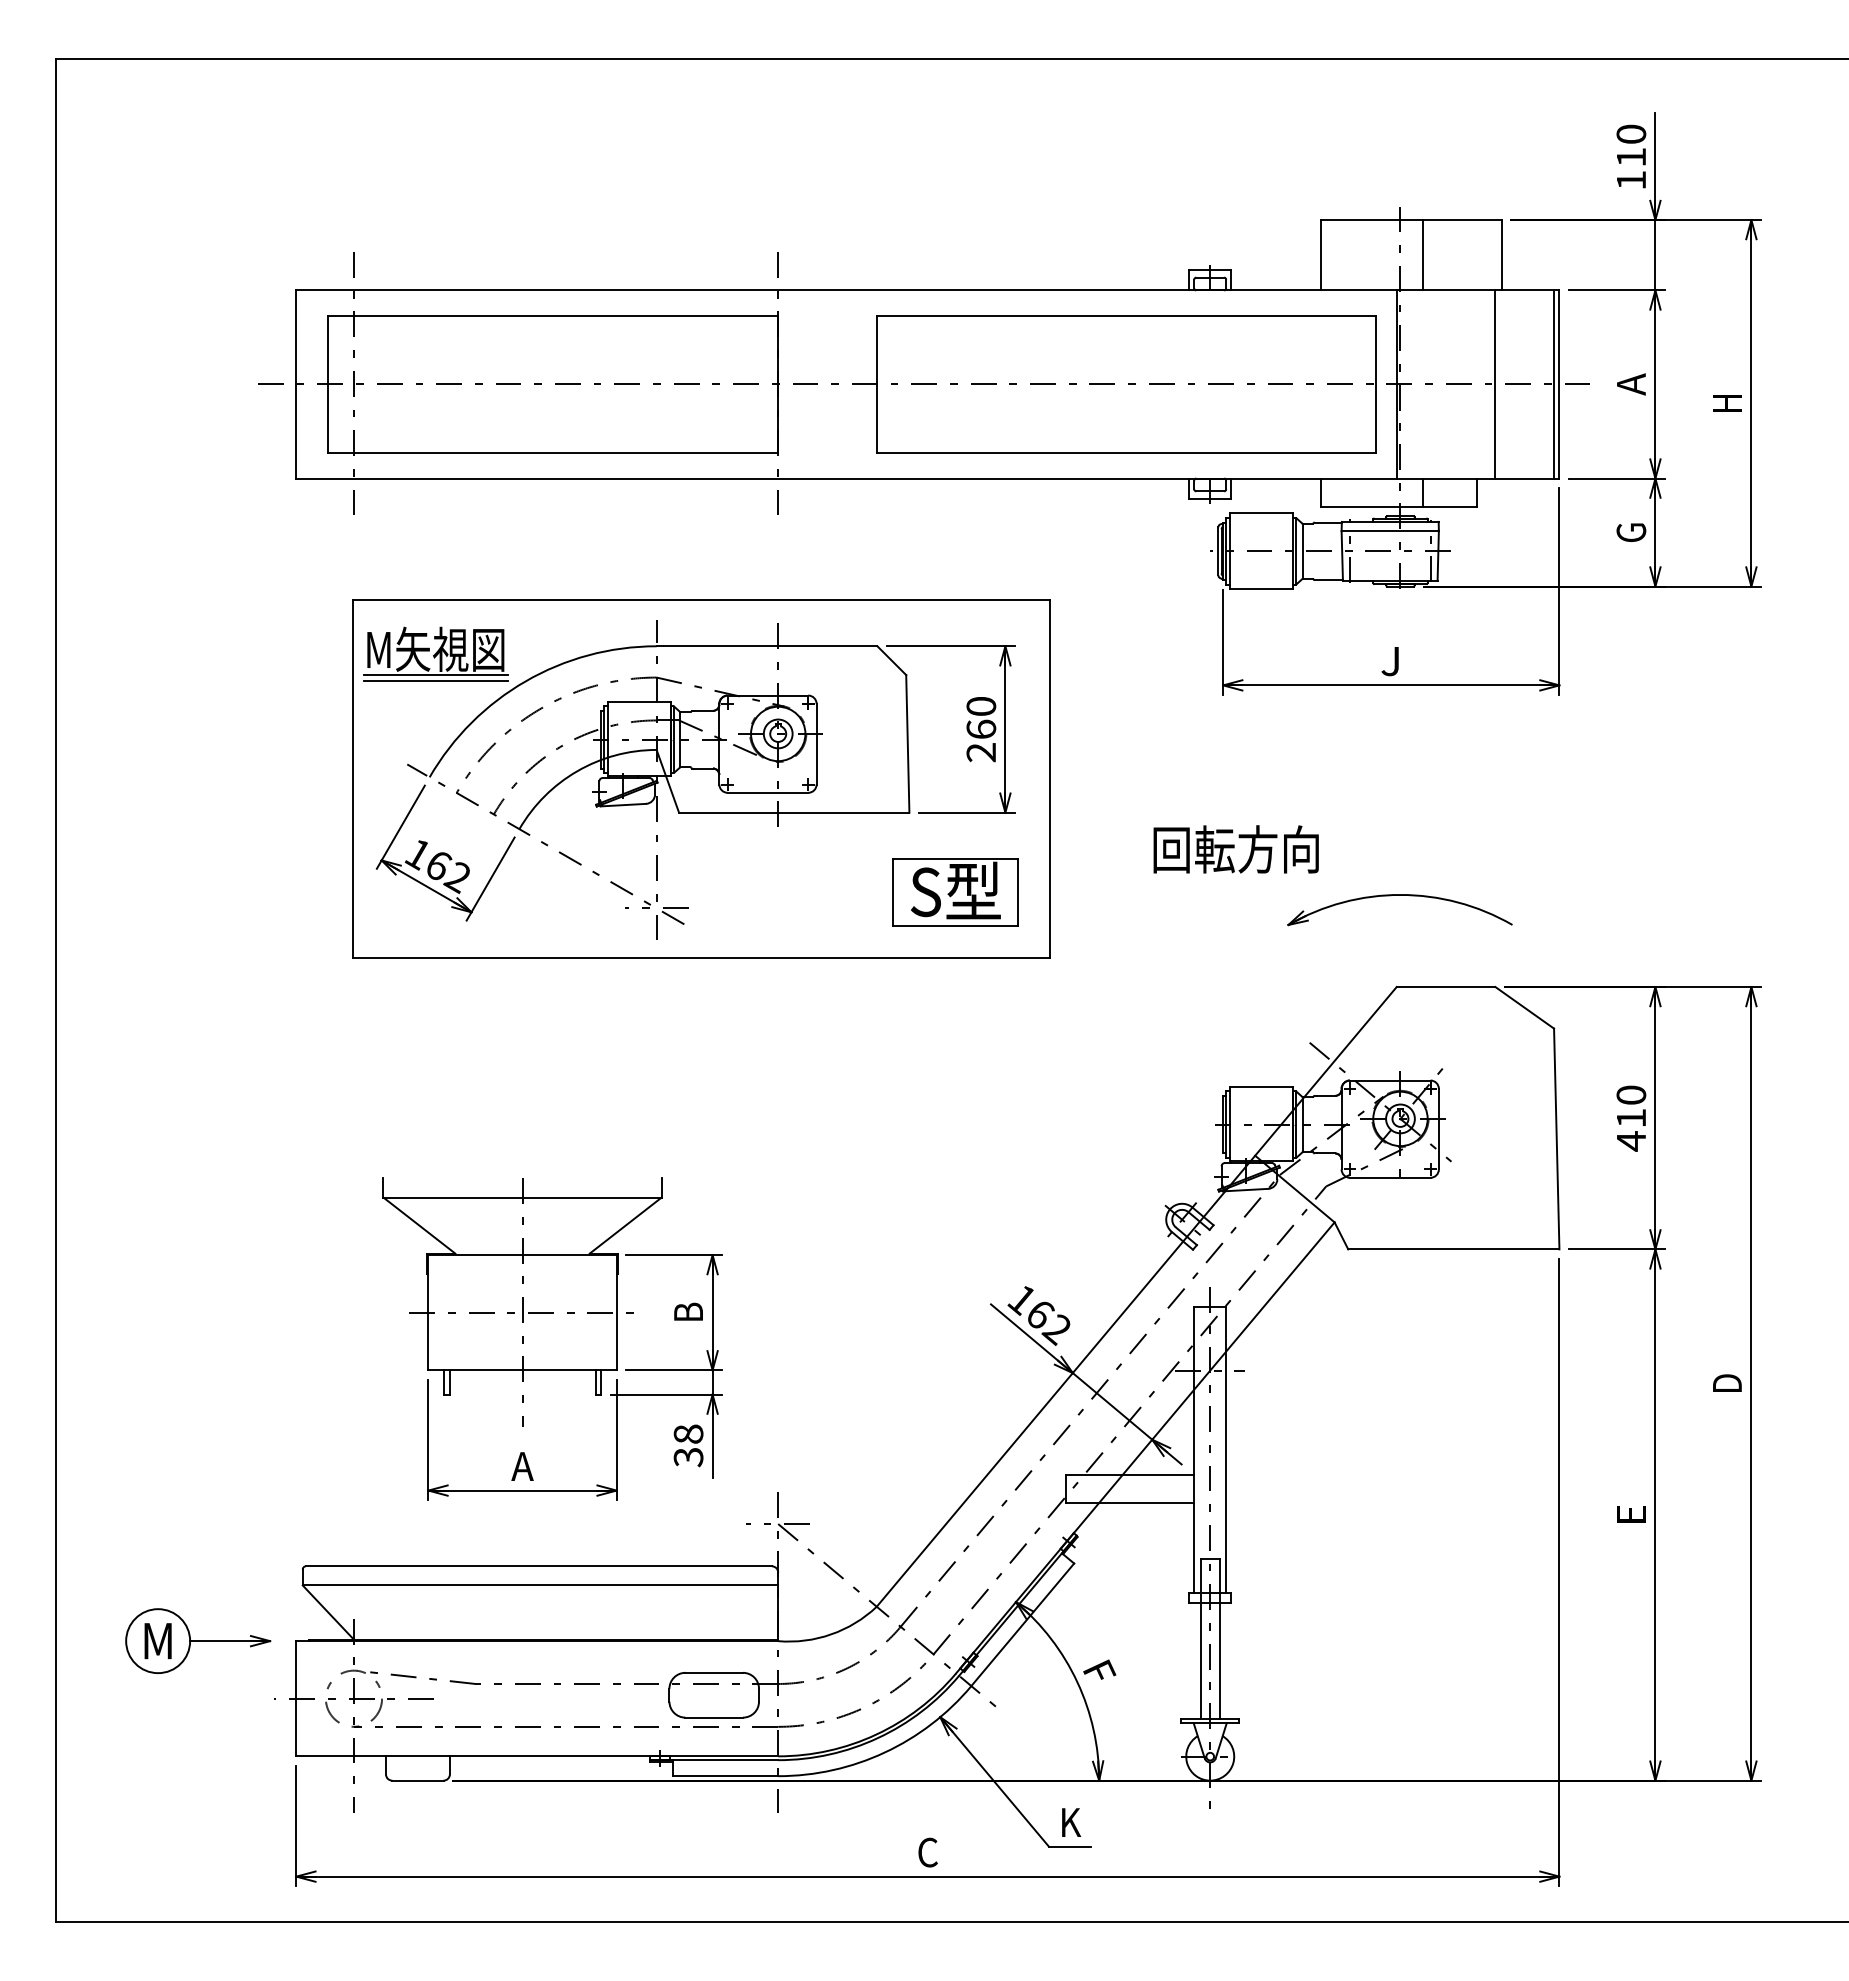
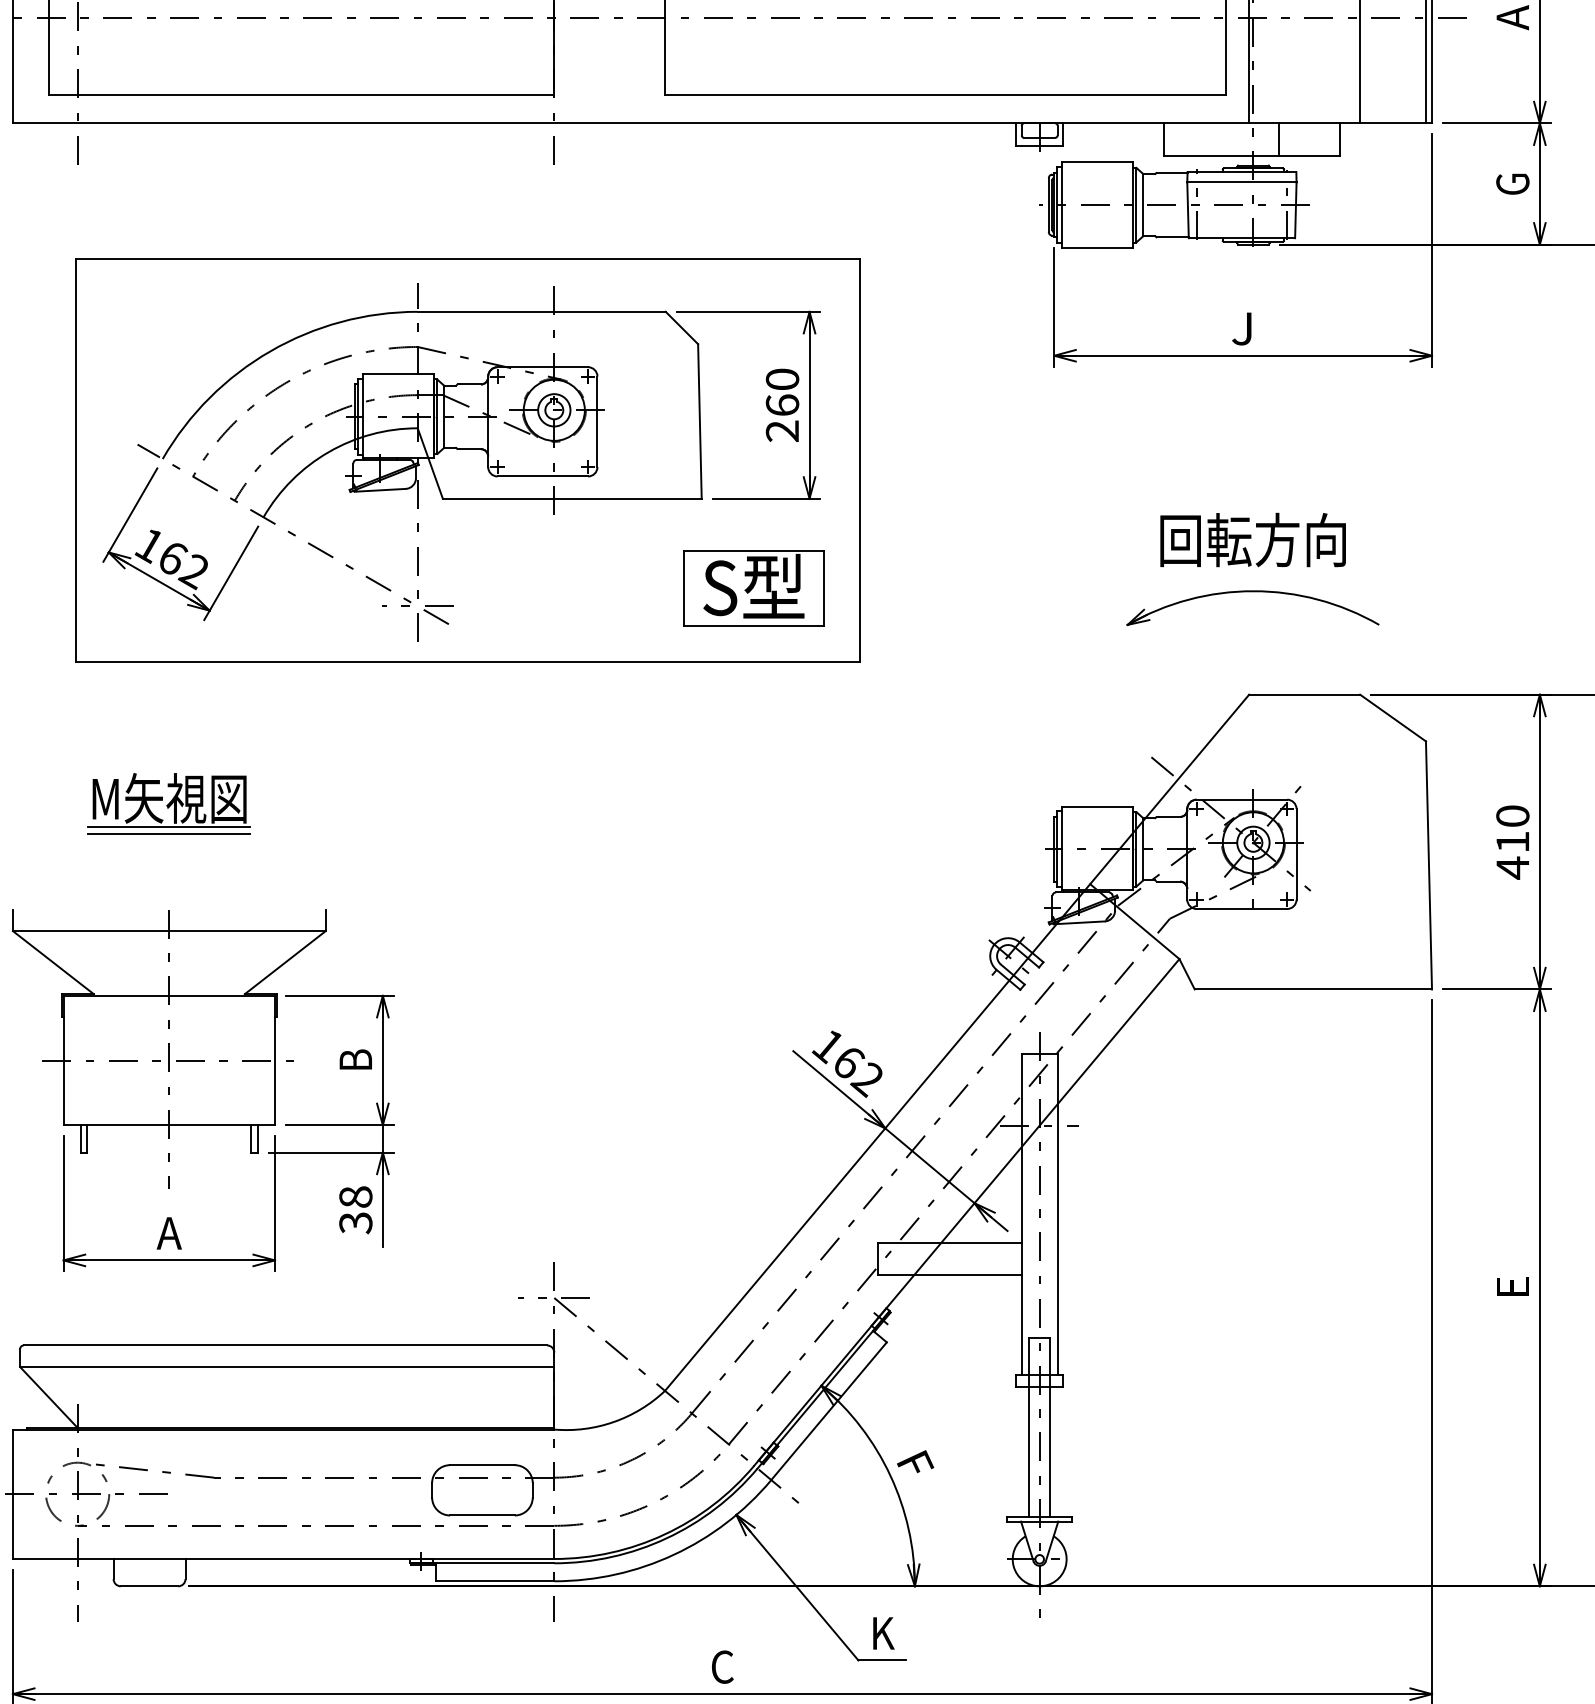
part: (435, 653) -> (169, 803), moved
text: (1235, 849) -> (1252, 540), moved
part: (552, 1338) -> (202, 1089), moved

